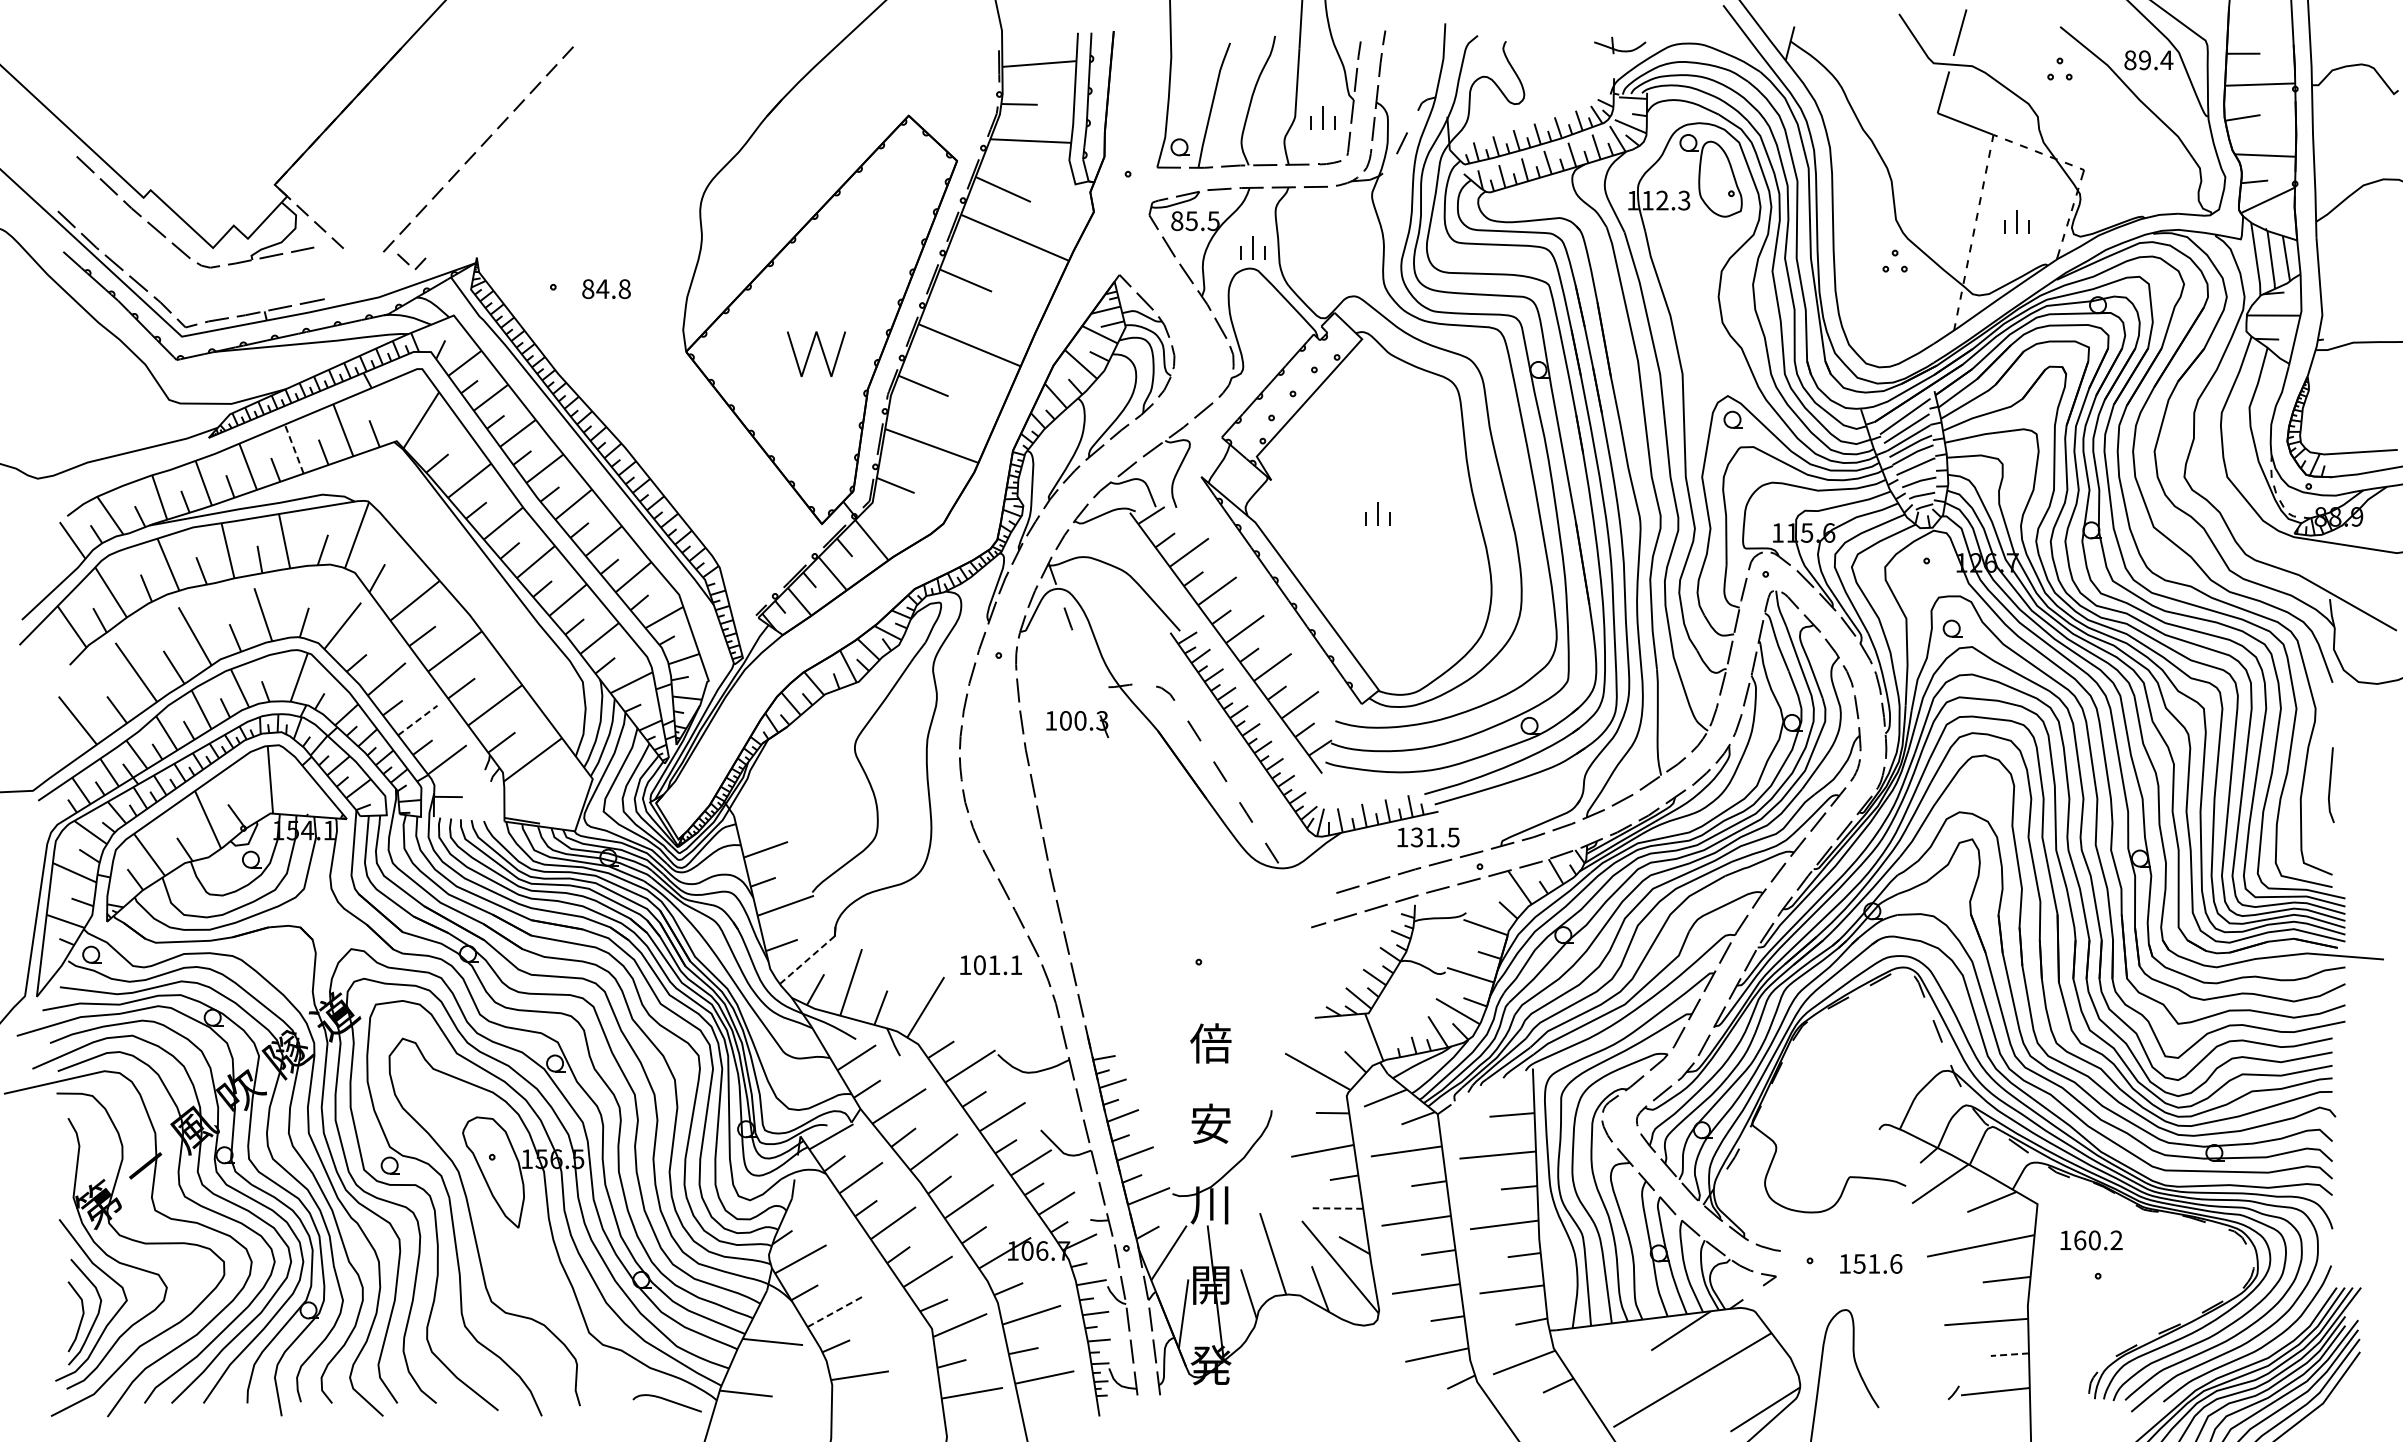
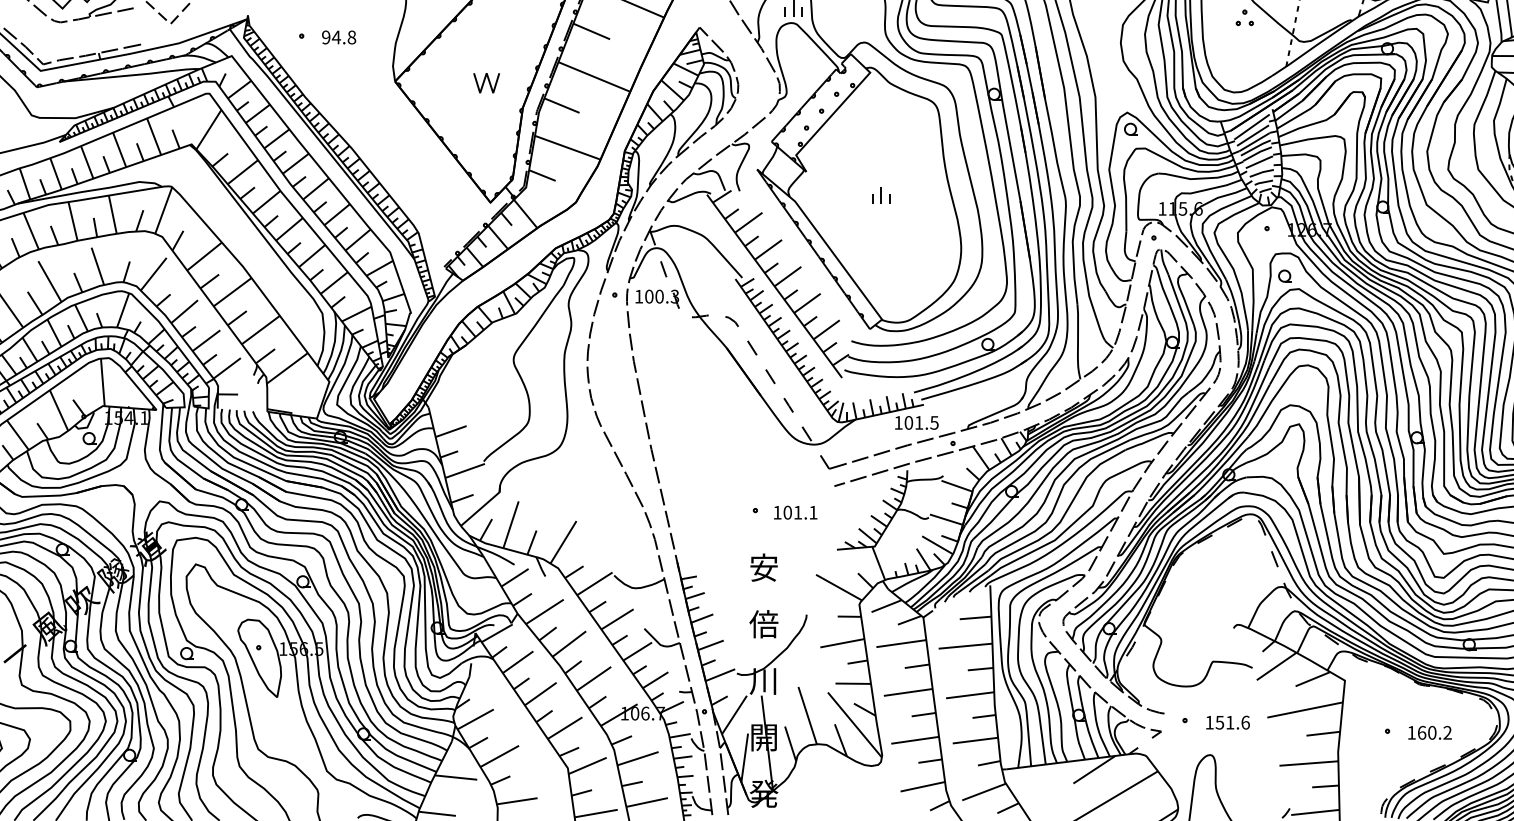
part: (411, 261) -> (168, 18), moved
text: (588, 288) -> (326, 37), 84.8 -> 94.8
part: (816, 353) -> (486, 82), size x0.62
line: (294, 448) -> (119, 149), dashed -> solid
line: (417, 720) -> (206, 340), dashed -> solid
part: (1077, 724) -> (657, 299), moved
text: (1416, 837) -> (908, 422), 131.5 -> 101.5
part: (1311, 899) -> (834, 466), added
line: (807, 959) -> (480, 508), dashed -> solid
text: (990, 965) -> (795, 512), moved
text: (1210, 1043) -> (763, 567), 倍 -> 安
text: (1210, 1123) -> (763, 623), 安 -> 倍
line: (1337, 1208) -> (852, 683), dashed -> solid
text: (2091, 1240) -> (1429, 732), moved
line: (835, 1311) -> (500, 756), dashed -> solid
line: (2009, 1354) -> (1325, 786), dashed -> solid

